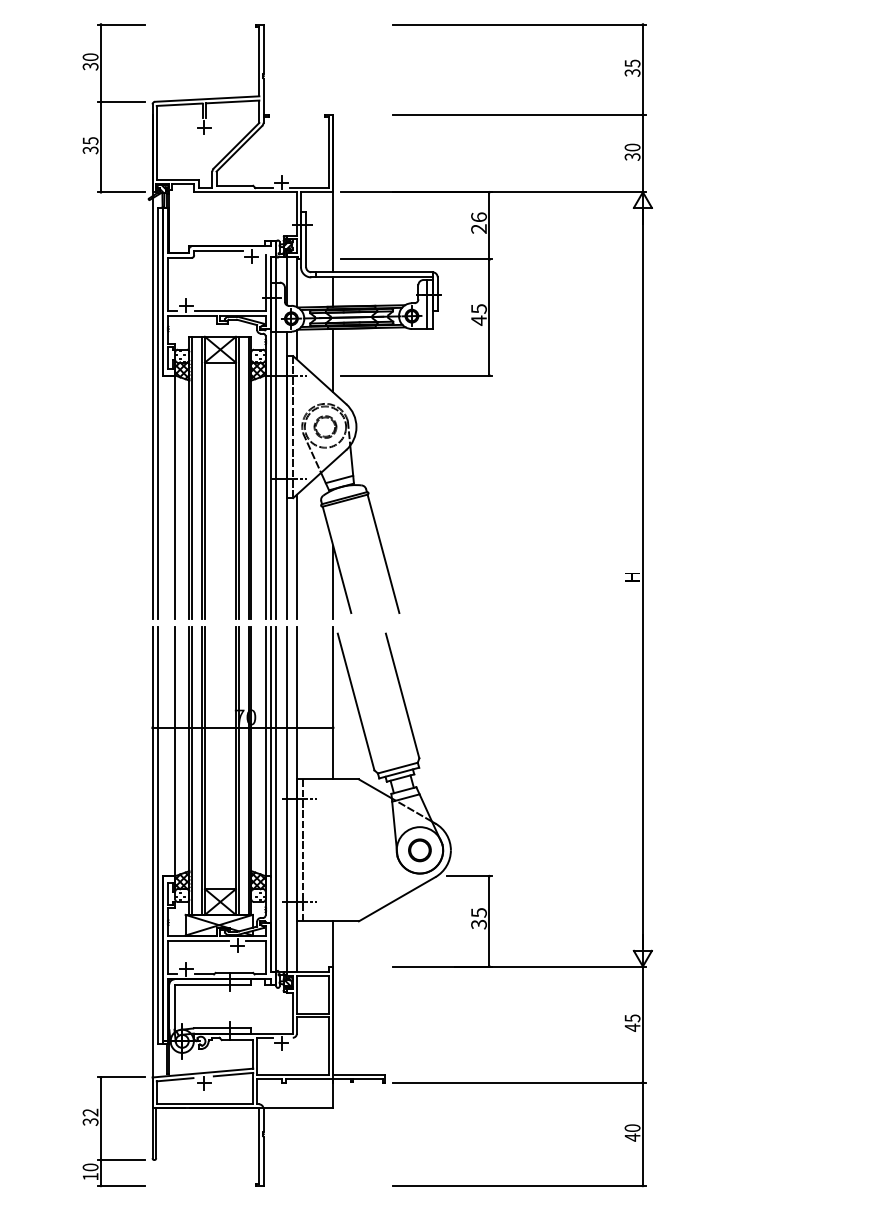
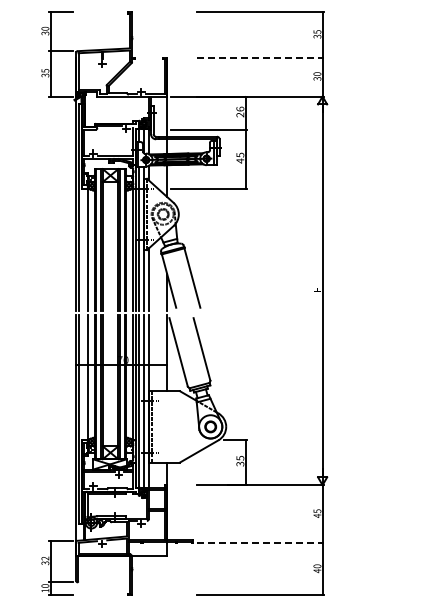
line: (519, 114) -> (260, 57), solid -> dashed
line: (519, 1082) -> (260, 543), solid -> dashed

